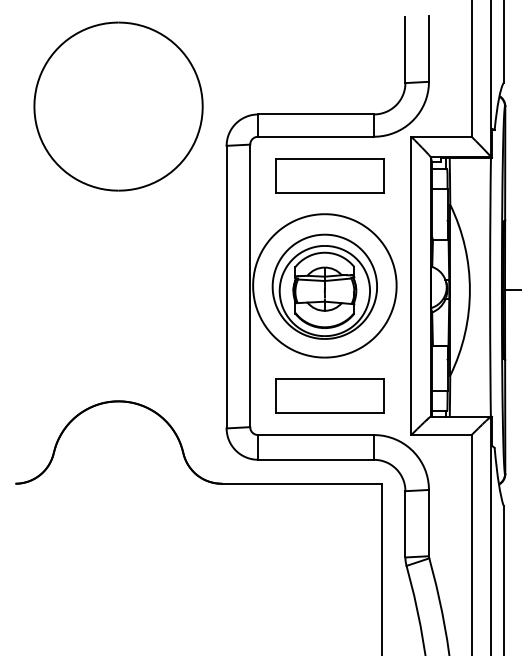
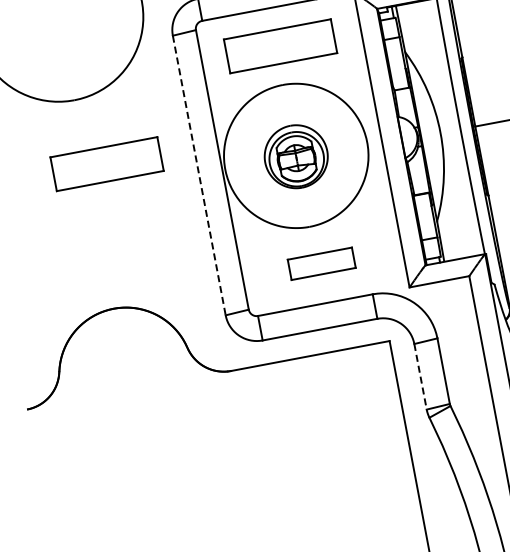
part: (138, 258) -> (106, 163), added
part: (324, 286) -> (296, 156), size x0.6
line: (226, 287) -> (199, 175), solid -> dashed
part: (329, 395) -> (321, 263), size x0.6
line: (405, 524) -> (420, 376), solid -> dashed

